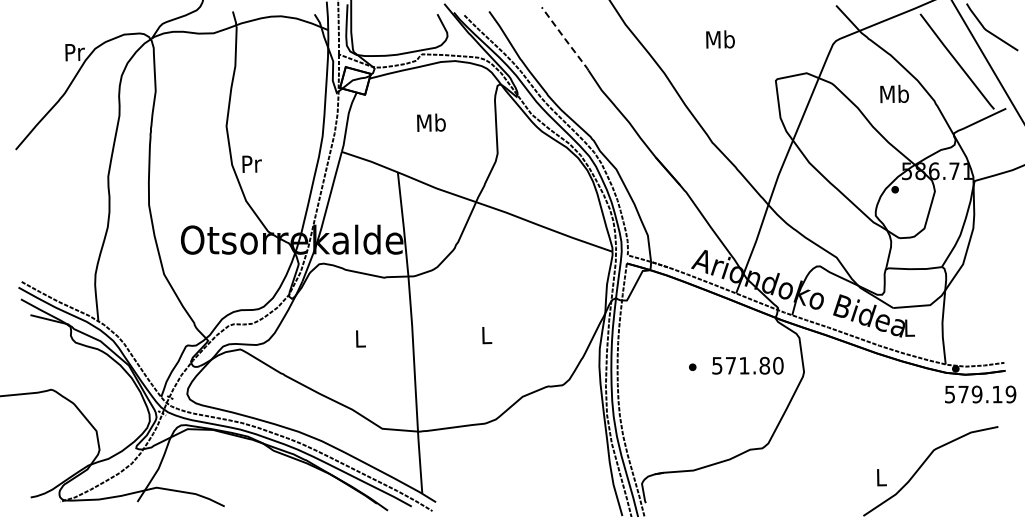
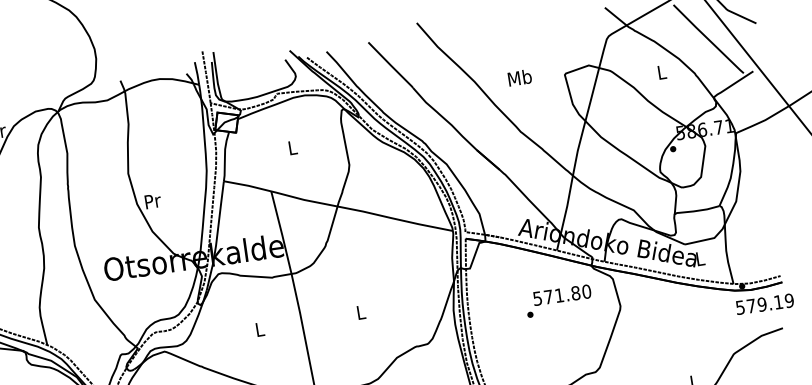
line: (564, 38) -> (390, 64), dashed -> solid
text: (720, 39) -> (519, 77), moved
text: (894, 93) -> (661, 71), Mb -> L
text: (431, 122) -> (292, 147), Mb -> L
text: (747, 365) -> (561, 294), moved

